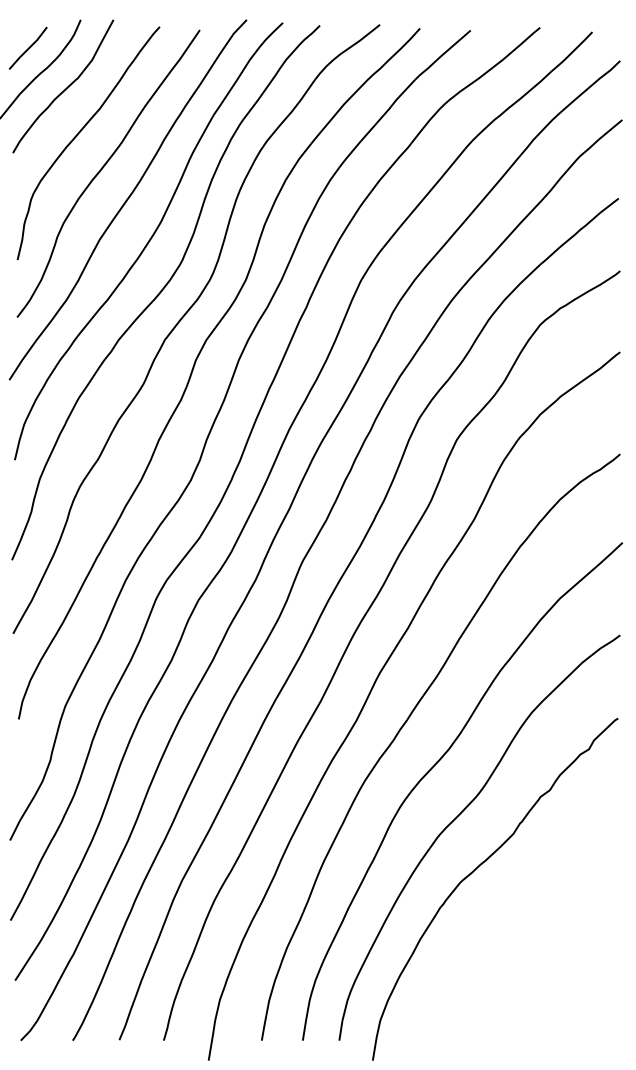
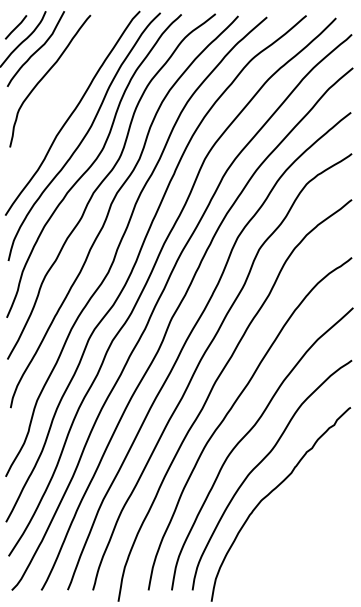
curve: (104, 168) -> (59, 95), removed

